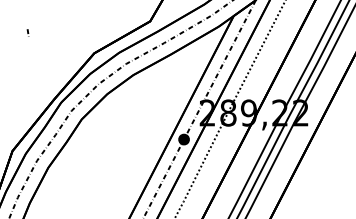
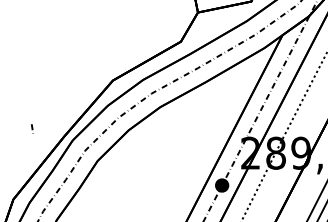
line: (27, 32) -> (31, 128), moved

